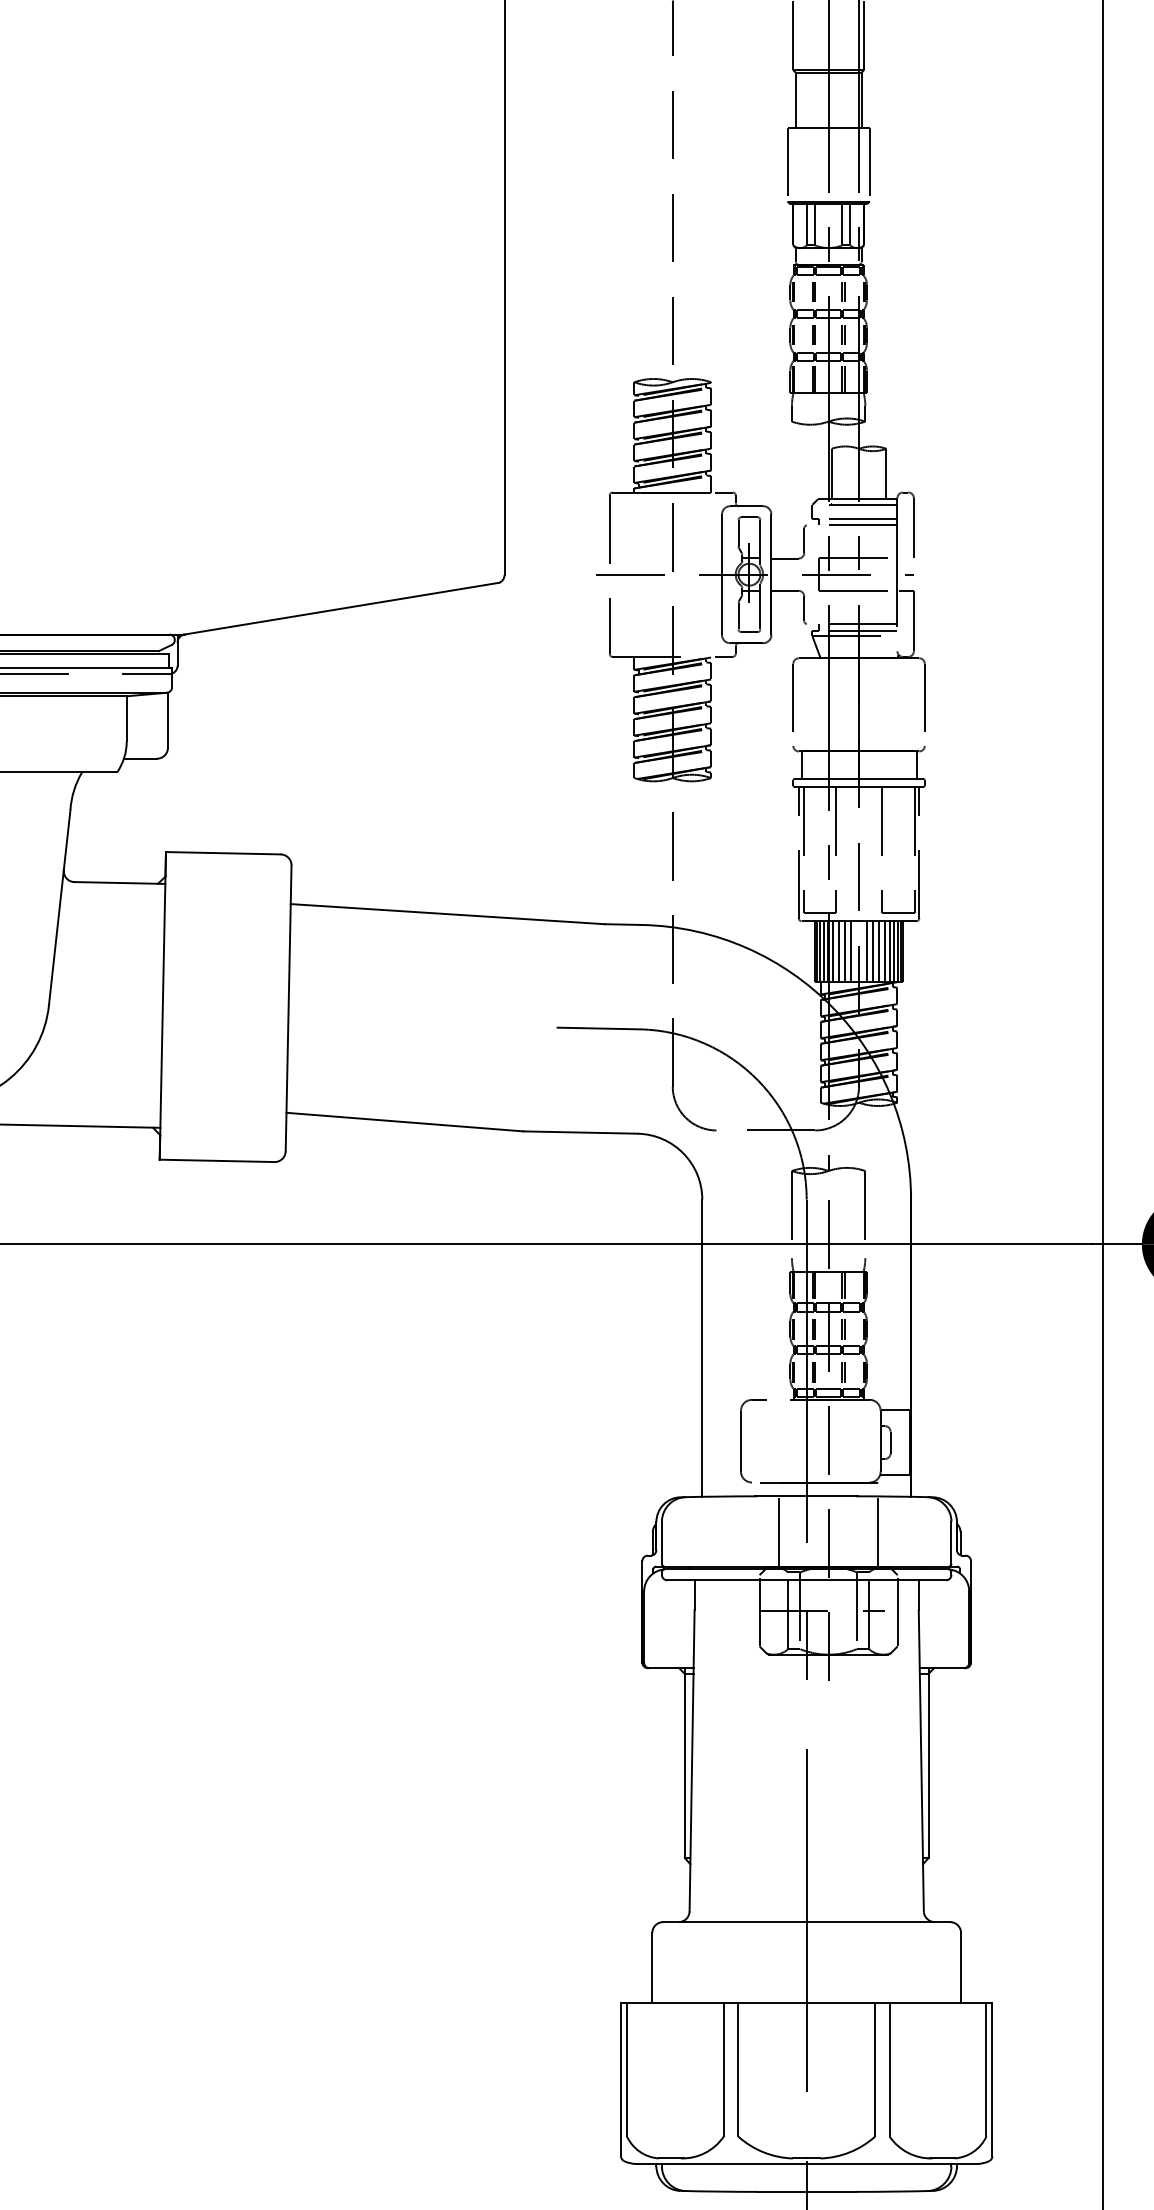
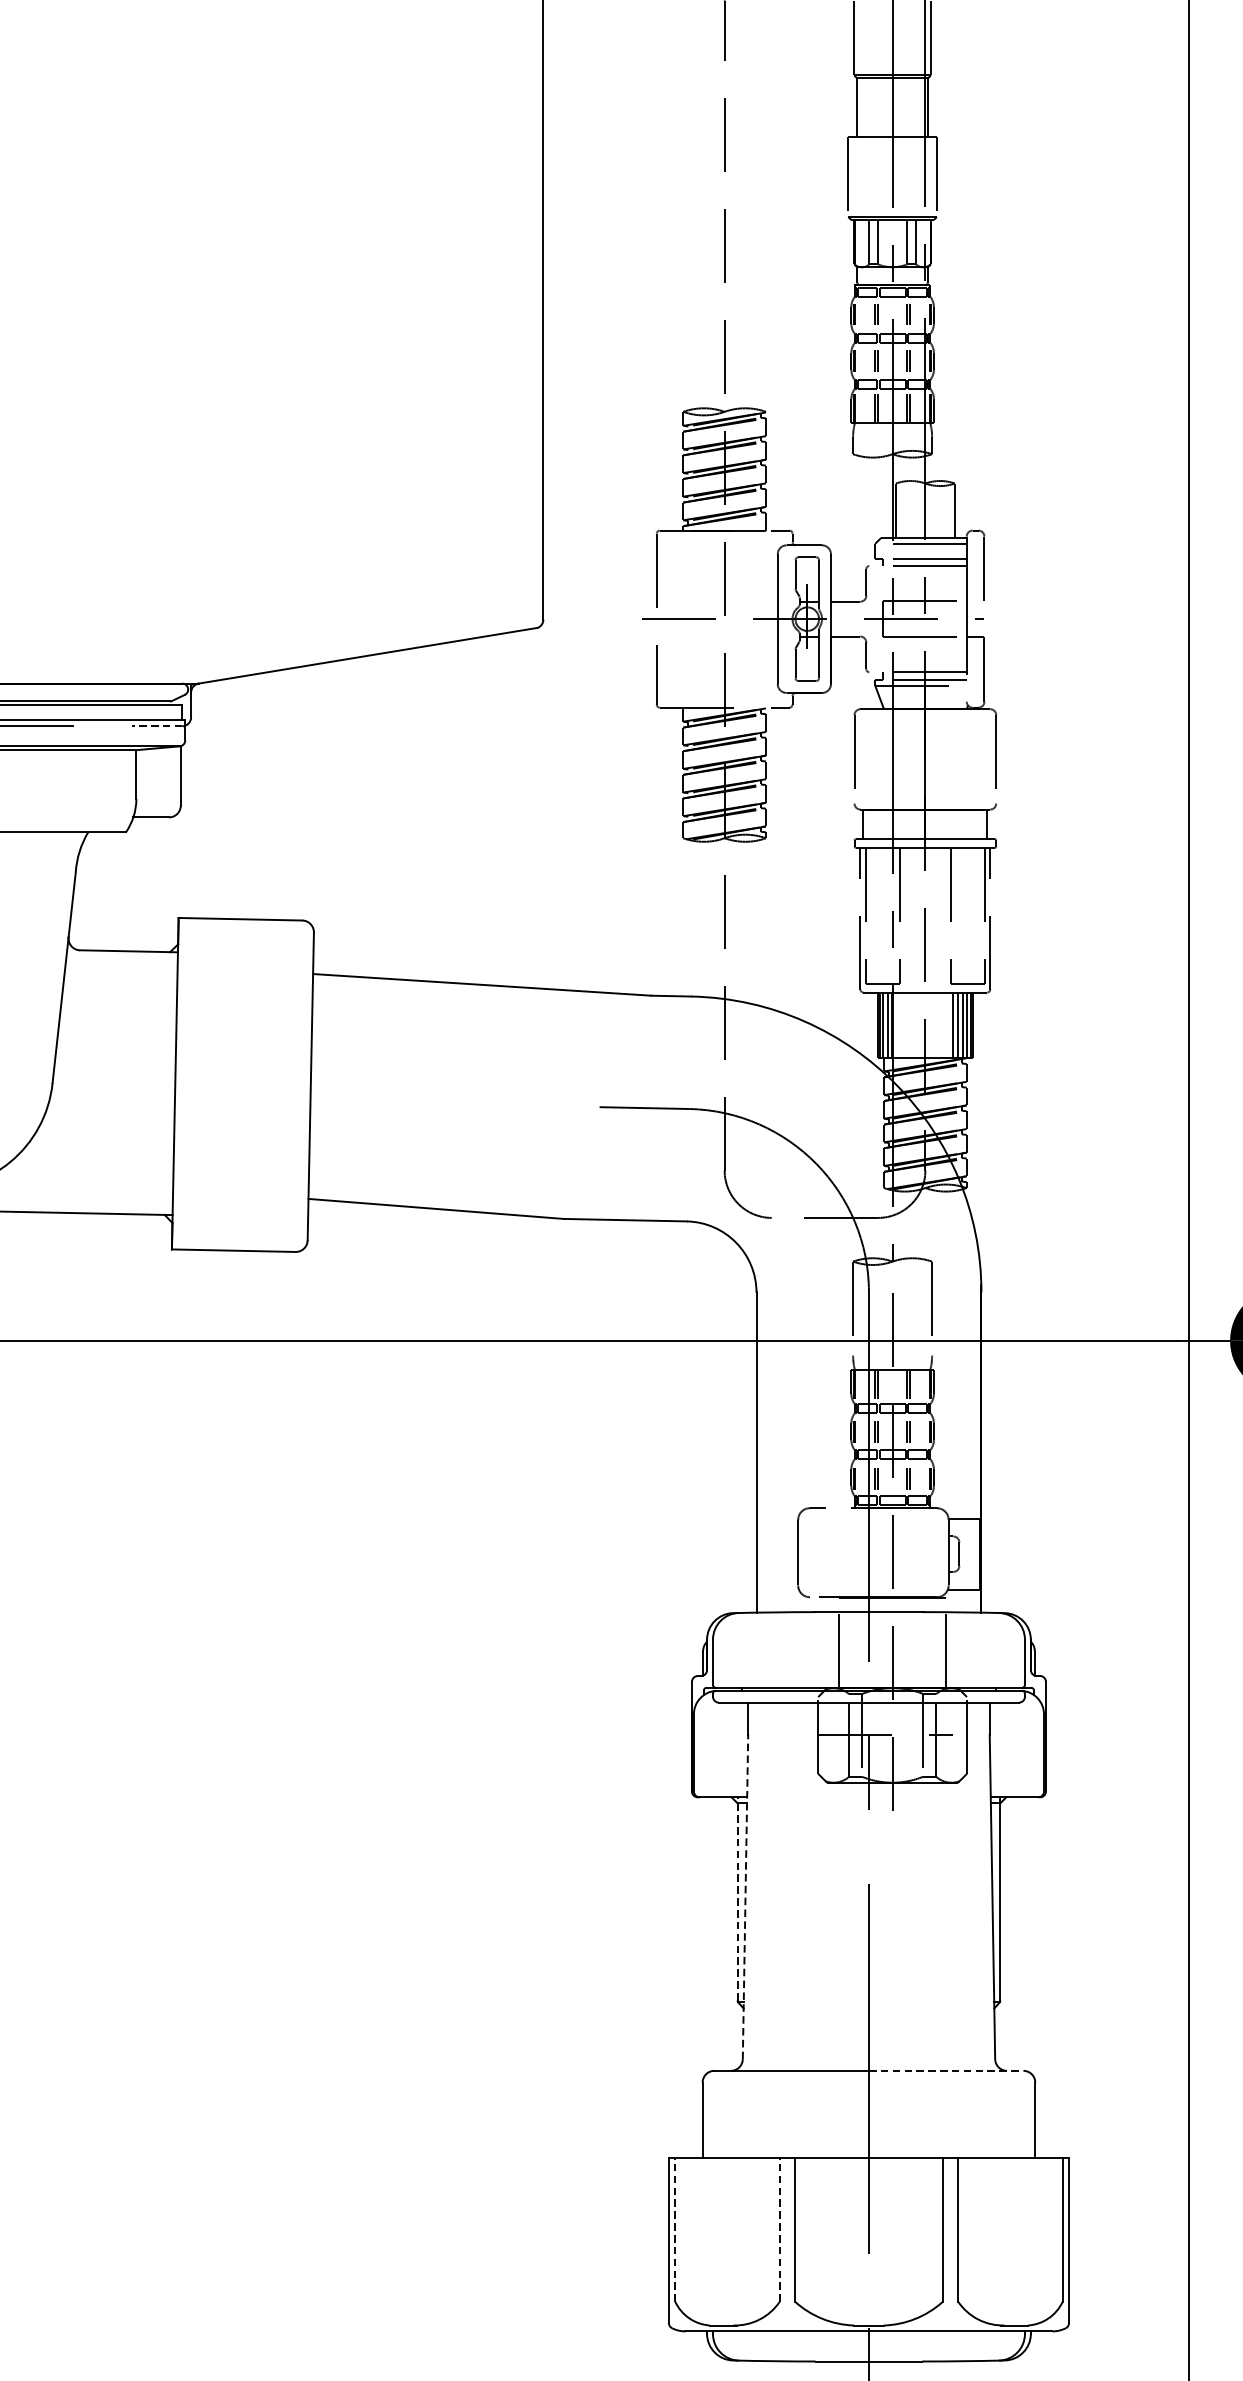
line: (145, 674) -> (156, 726), solid -> dashed
line: (833, 951) -> (897, 1025), removed
line: (838, 951) -> (903, 1025), removed
line: (844, 951) -> (909, 1025), removed
line: (851, 951) -> (917, 1025), removed
line: (866, 951) -> (933, 1025), removed
line: (873, 951) -> (940, 1025), removed
line: (879, 951) -> (947, 1025), removed
line: (692, 1760) -> (745, 1896), solid -> dashed
line: (684, 1762) -> (737, 1898), solid -> dashed
line: (878, 1922) -> (946, 2071), solid -> dashed
line: (626, 2069) -> (674, 2229), solid -> dashed
line: (723, 2069) -> (779, 2229), solid -> dashed

